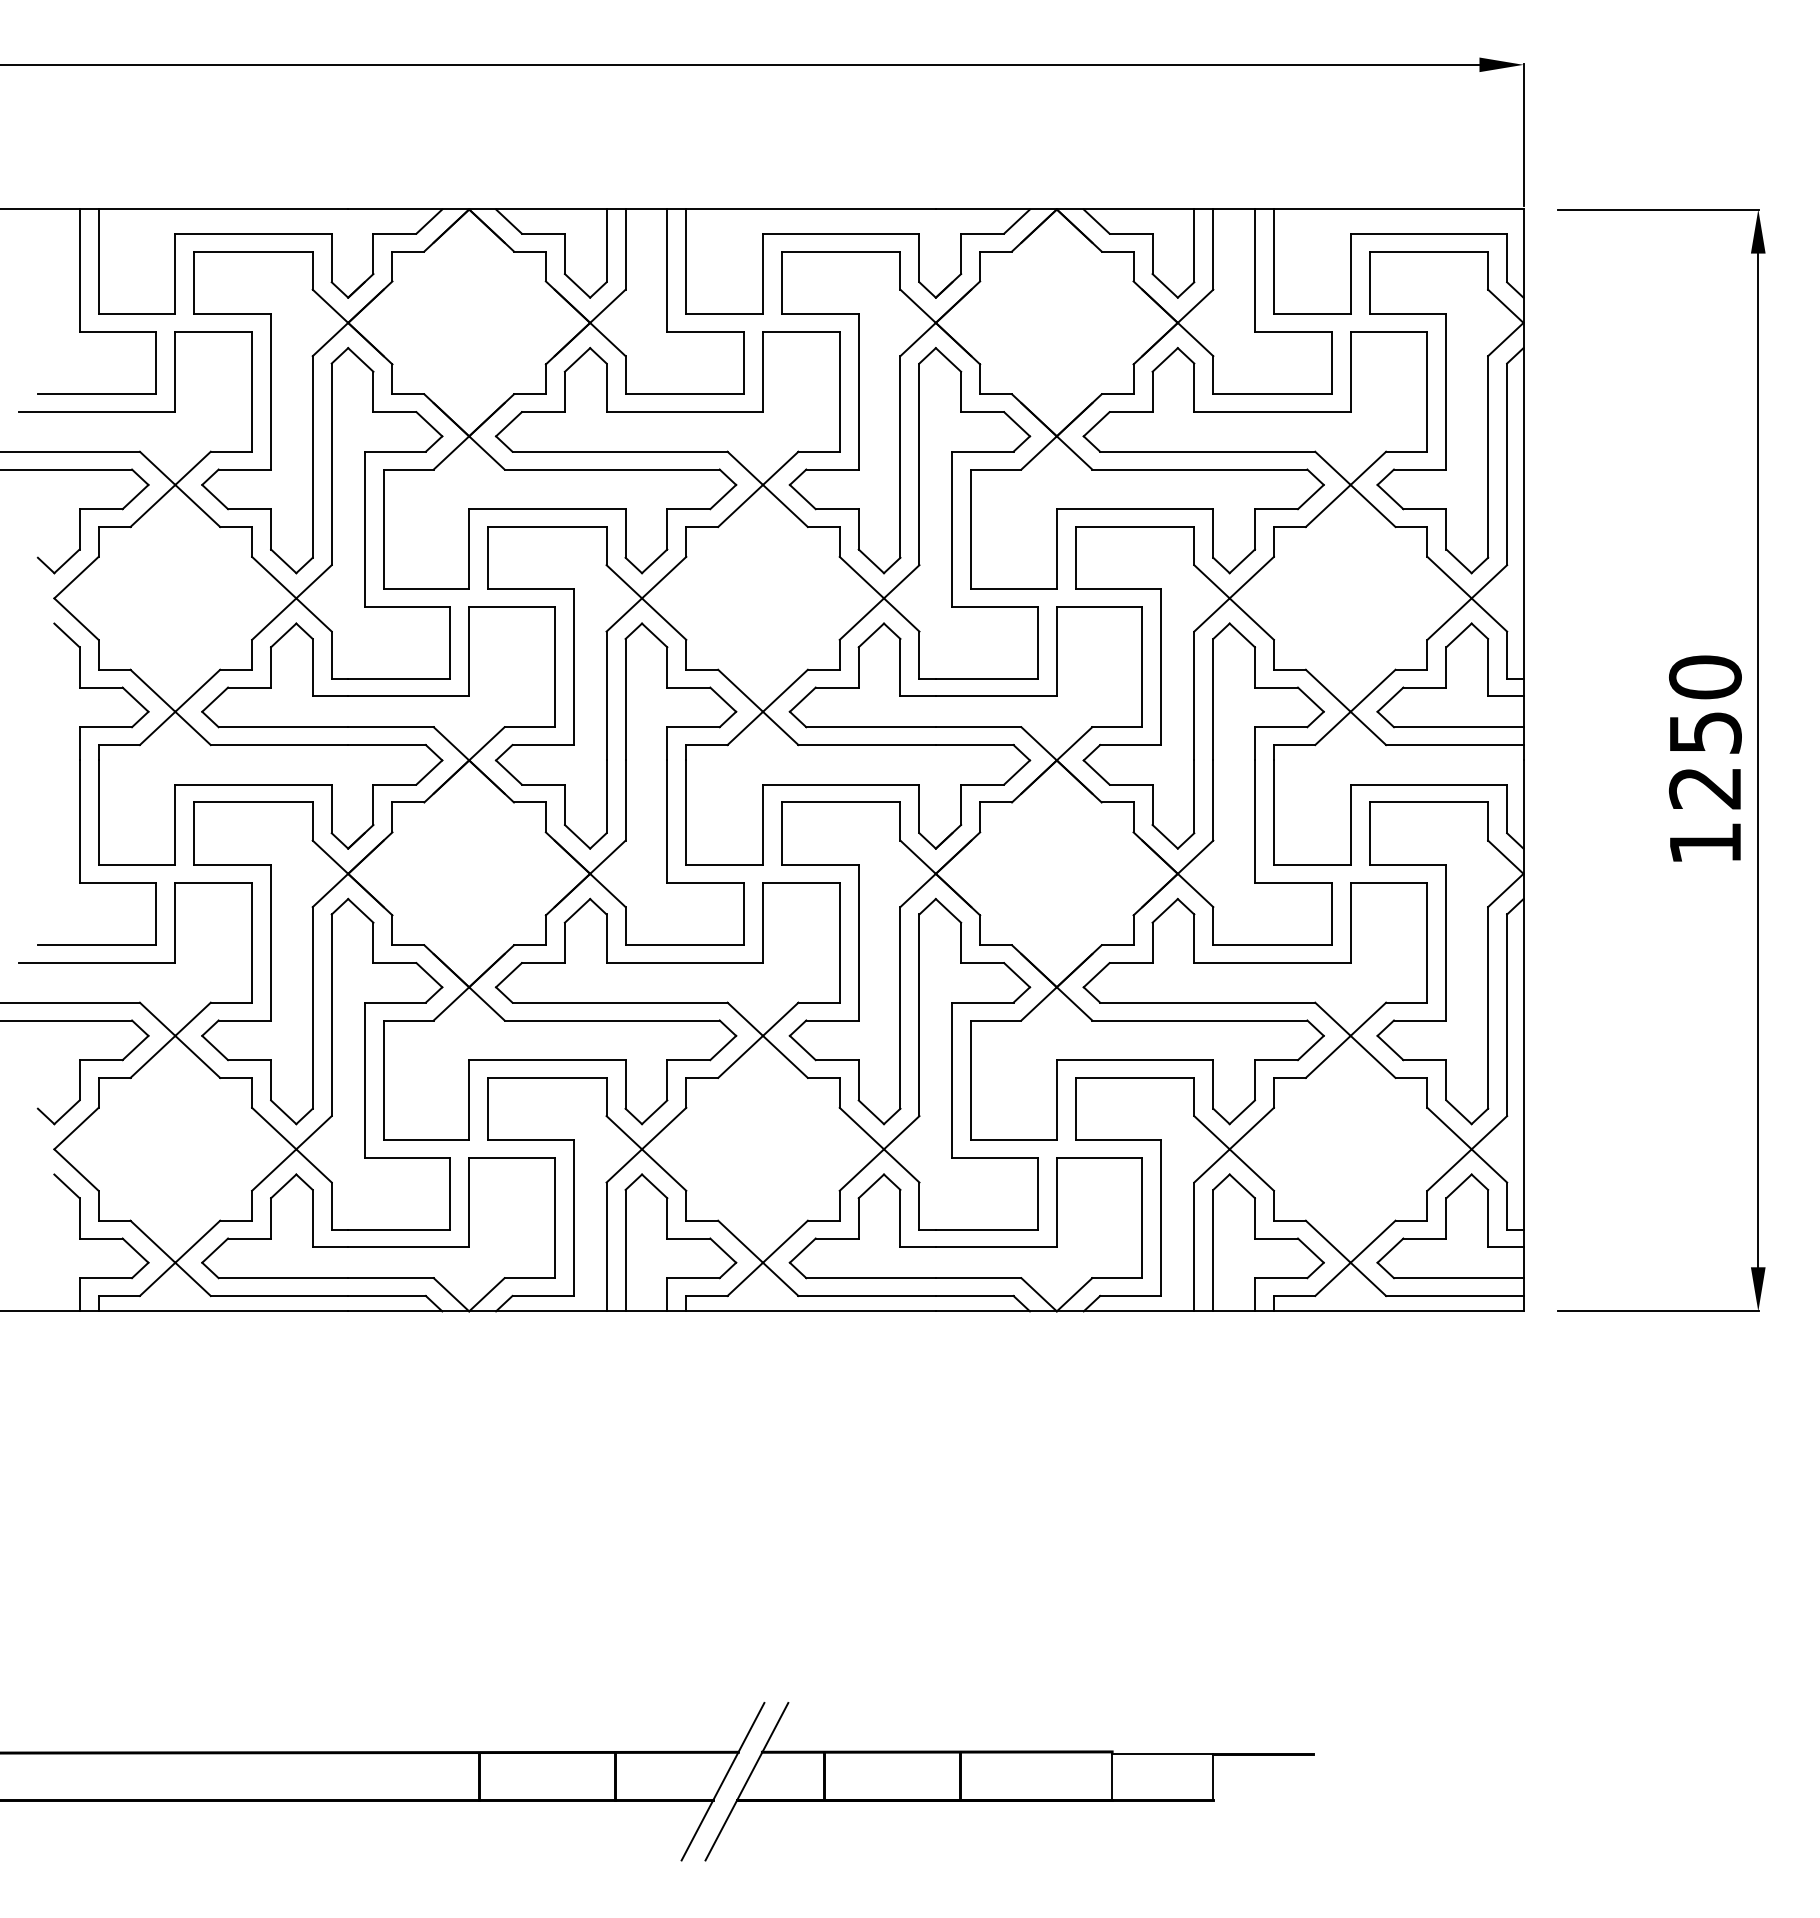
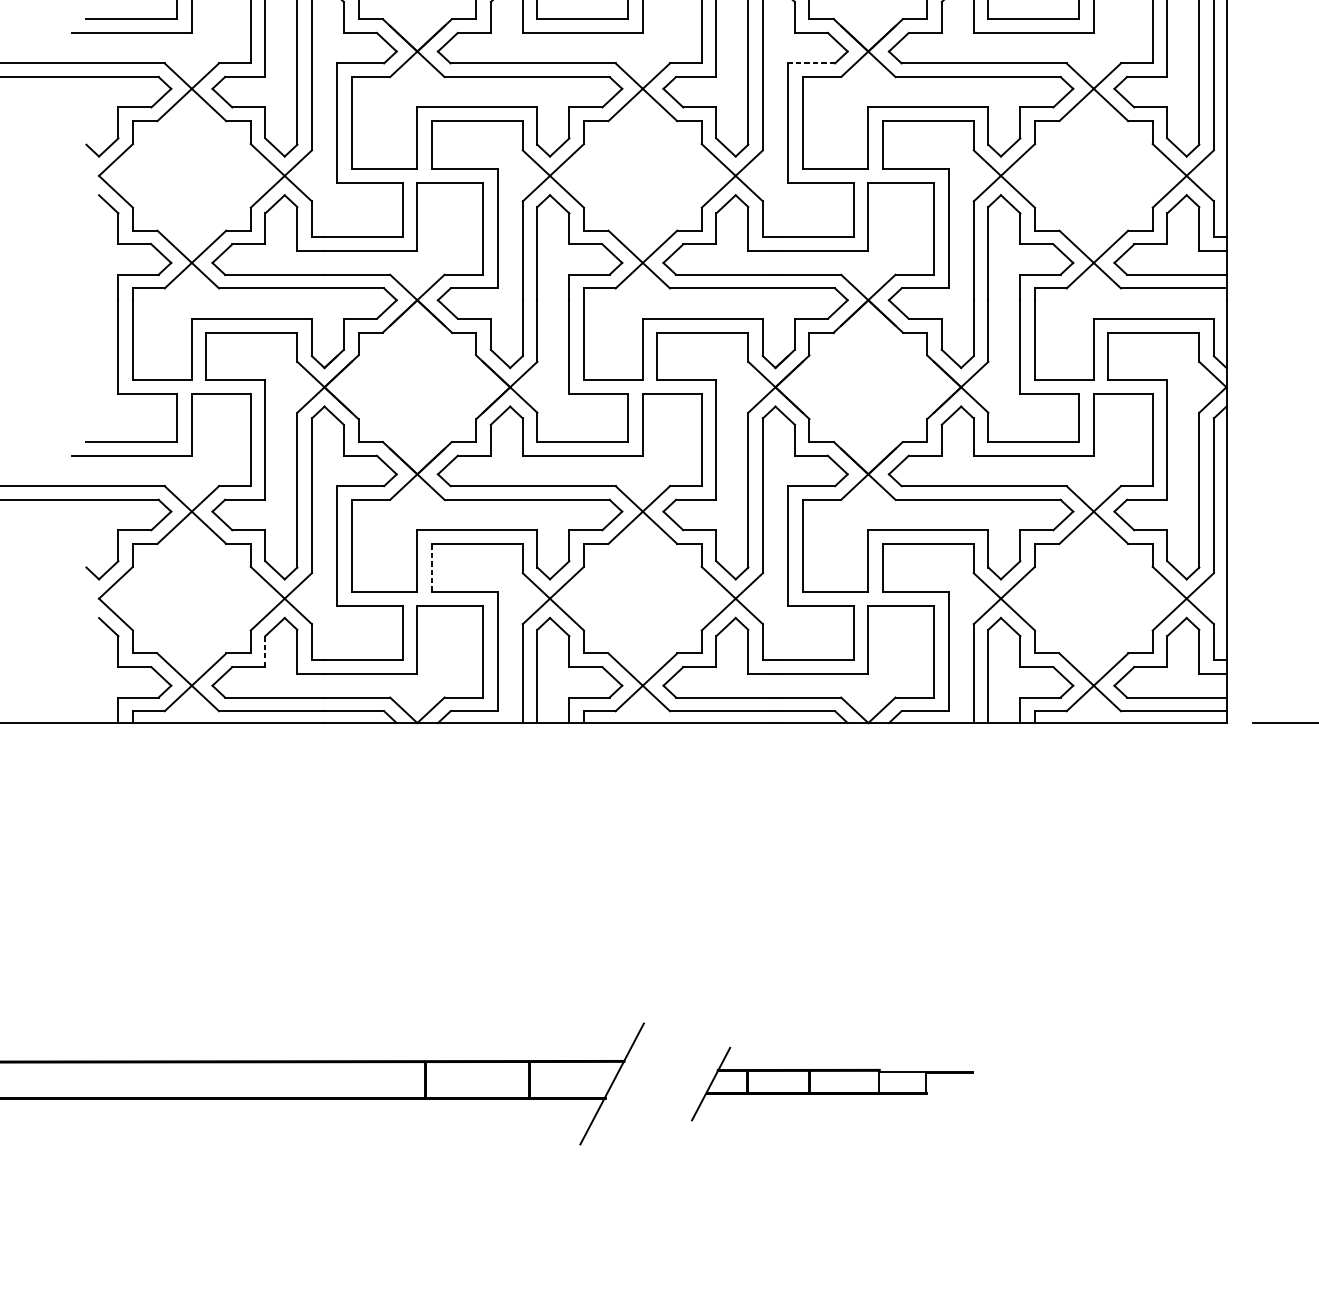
line: (982, 451) -> (811, 63), solid -> dashed
line: (488, 1108) -> (432, 567), solid -> dashed
line: (271, 1218) -> (265, 651), solid -> dashed
part: (1009, 1781) -> (832, 1083), size x0.6

